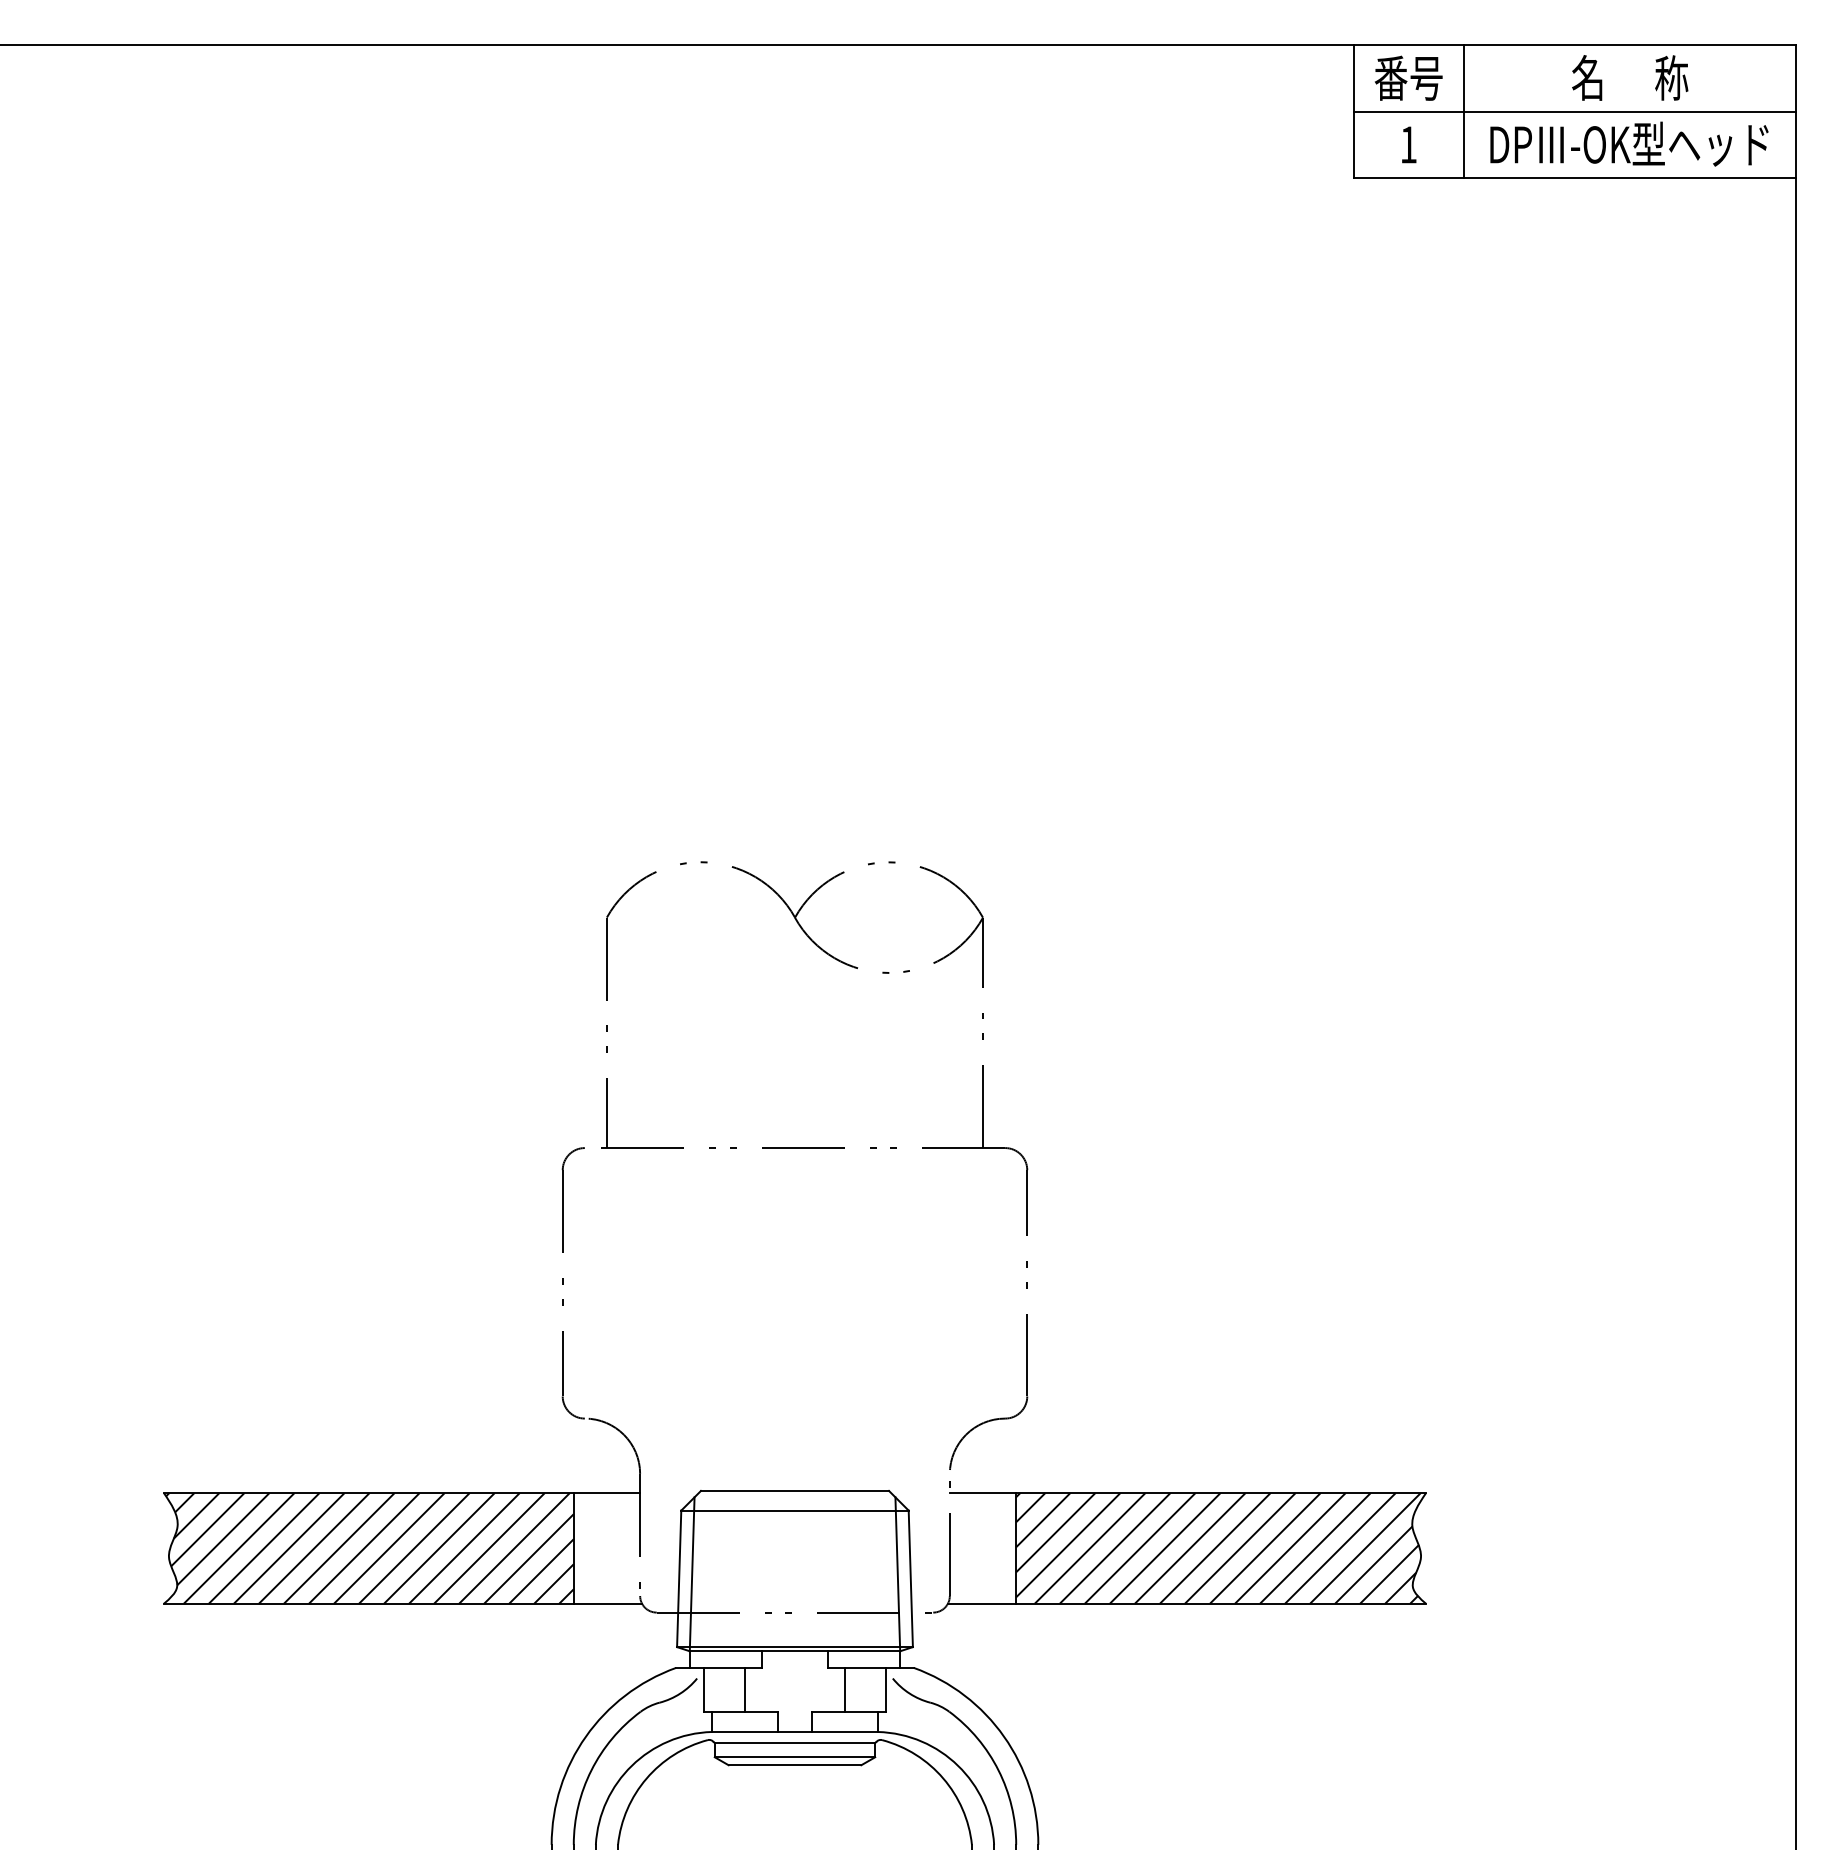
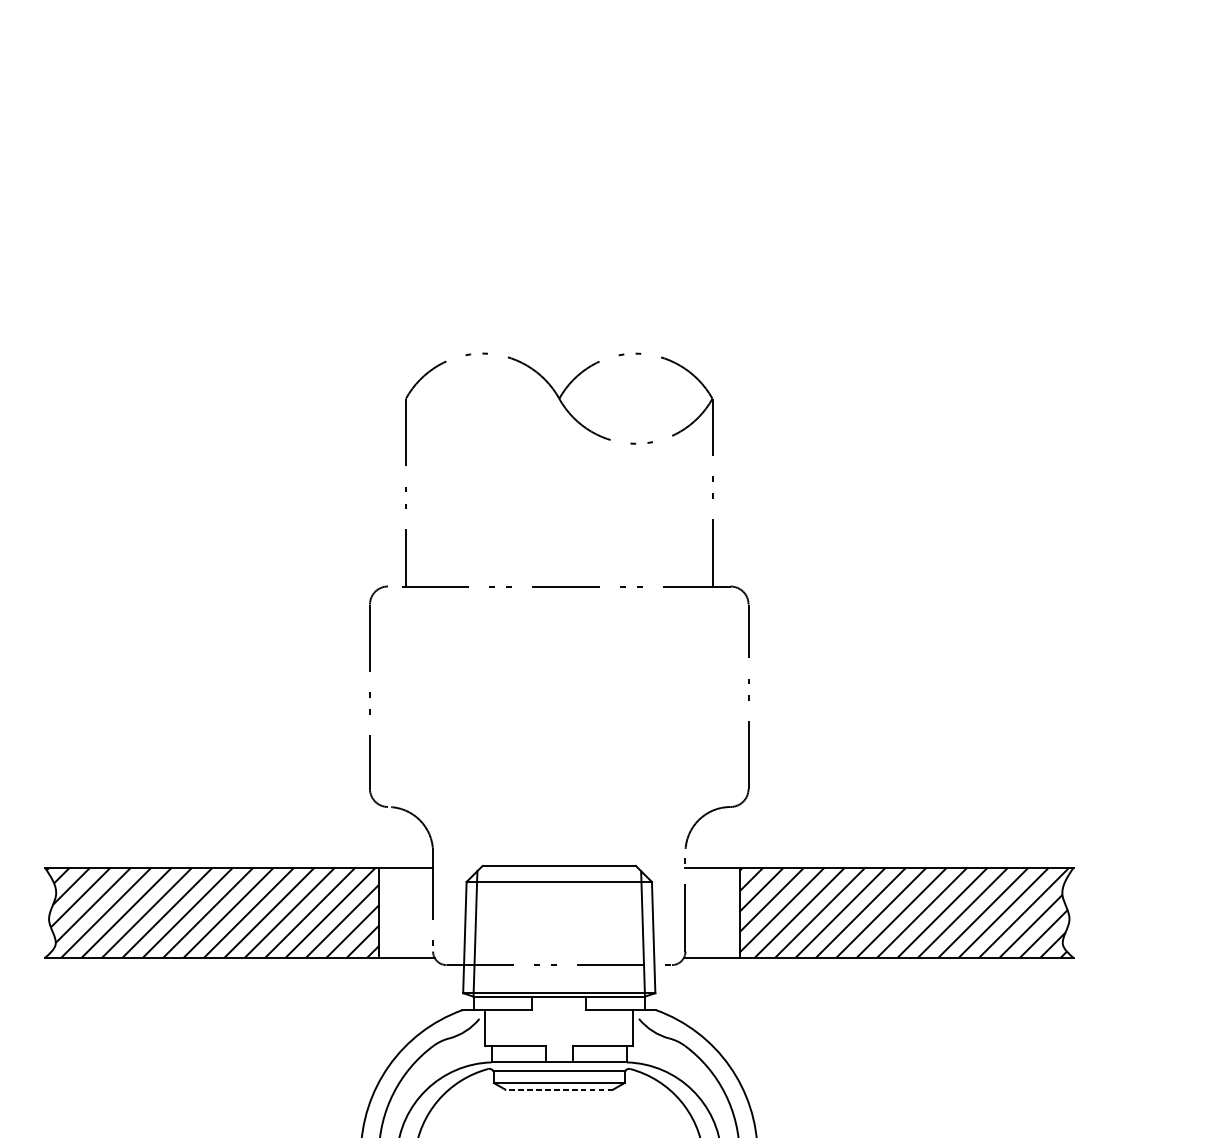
line: (744, 1689) -> (518, 1027), removed
line: (845, 1689) -> (600, 1027), removed
line: (794, 1765) -> (558, 1089), solid -> dashed

